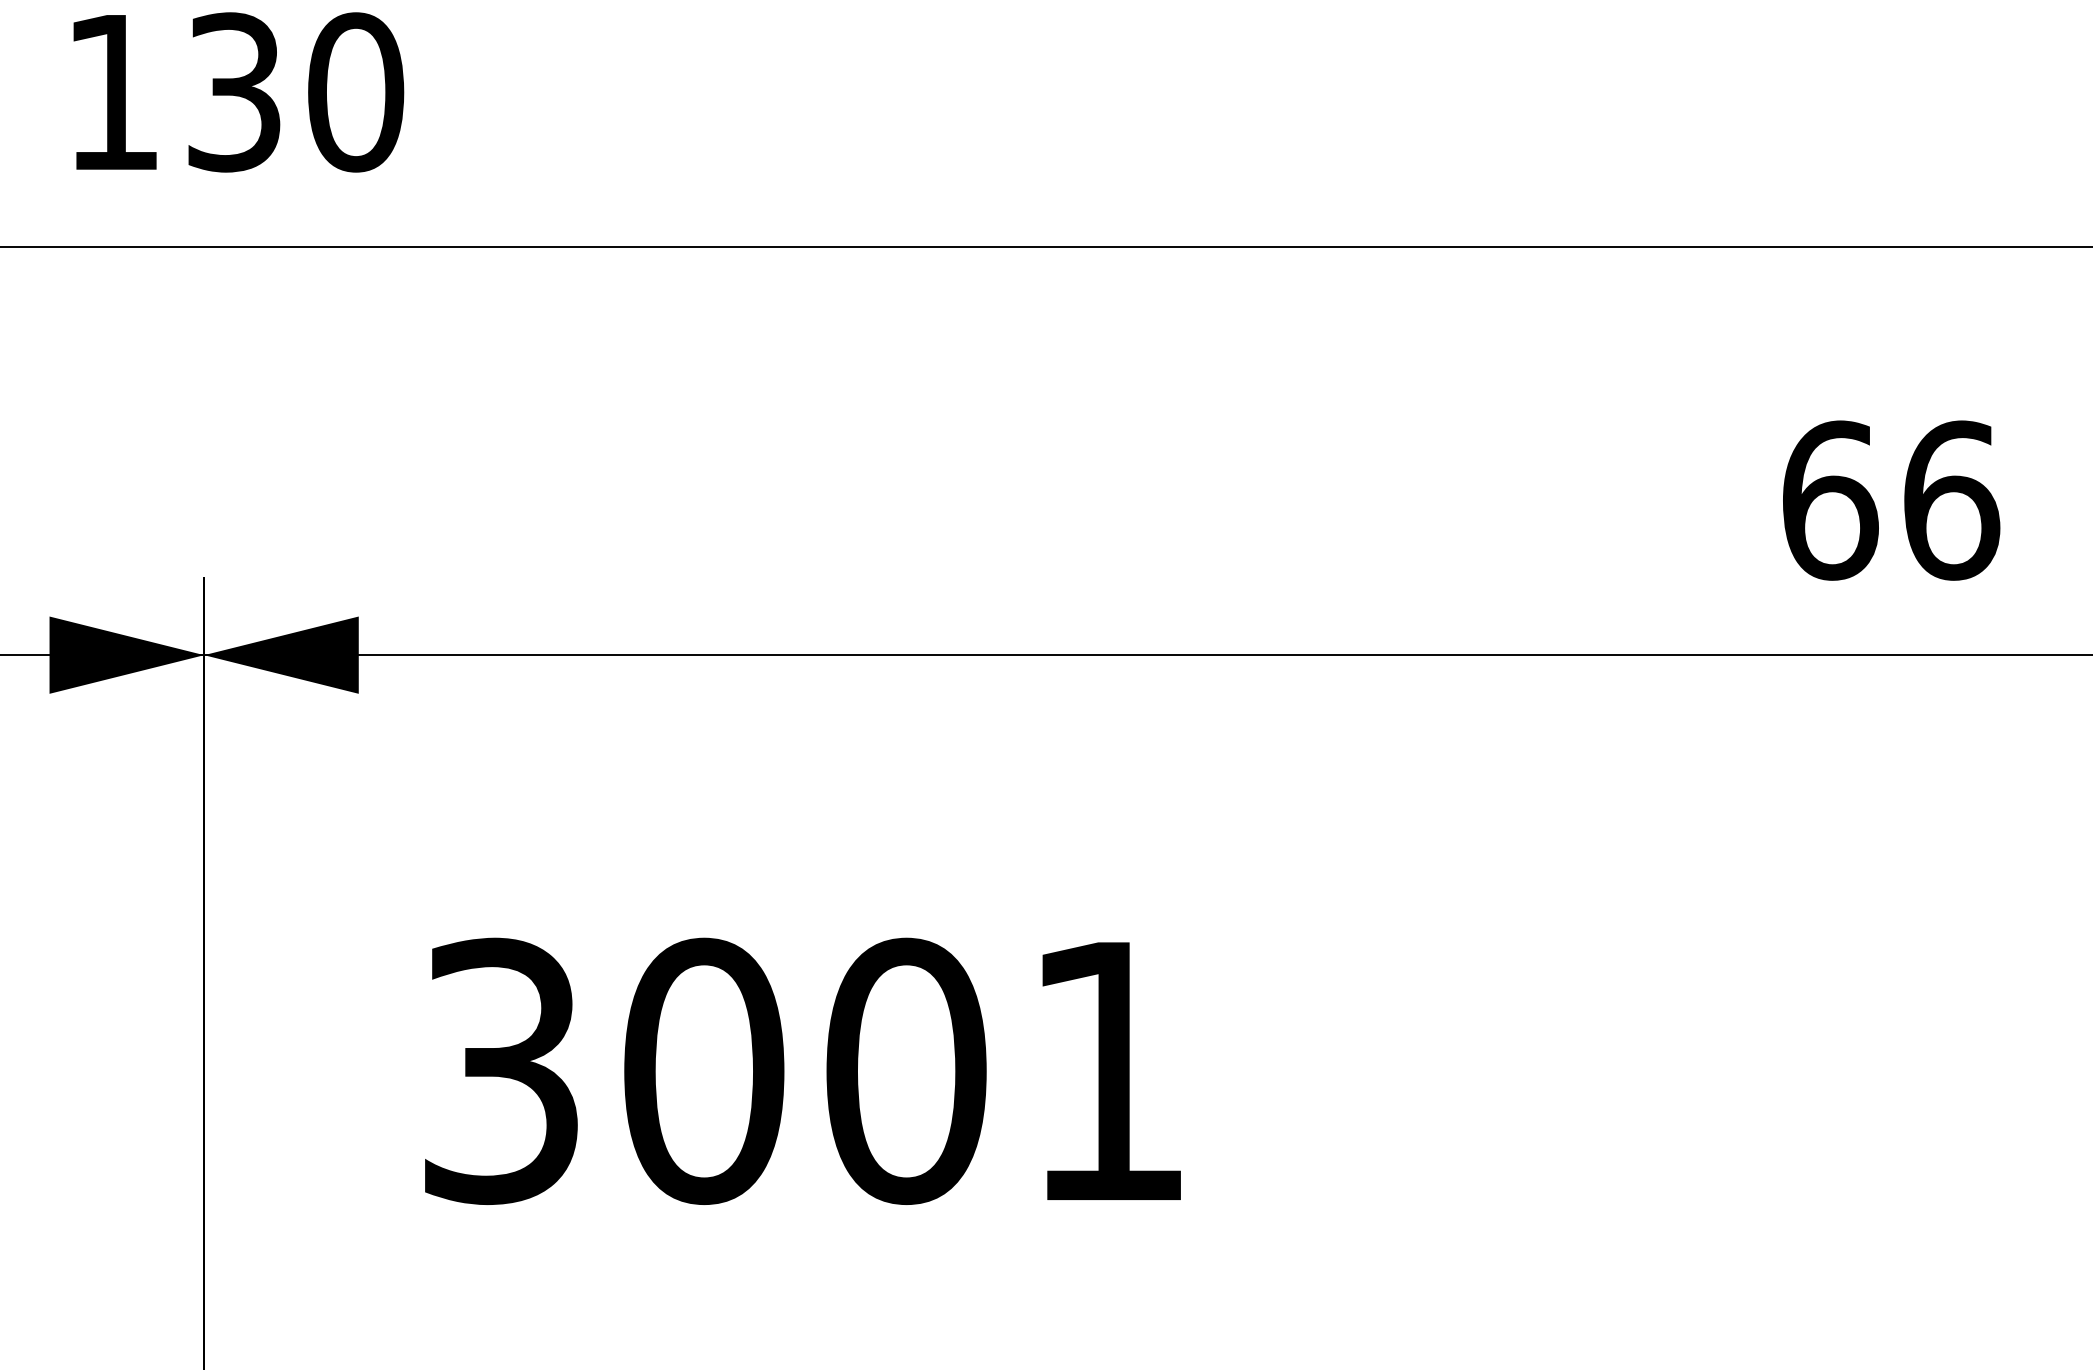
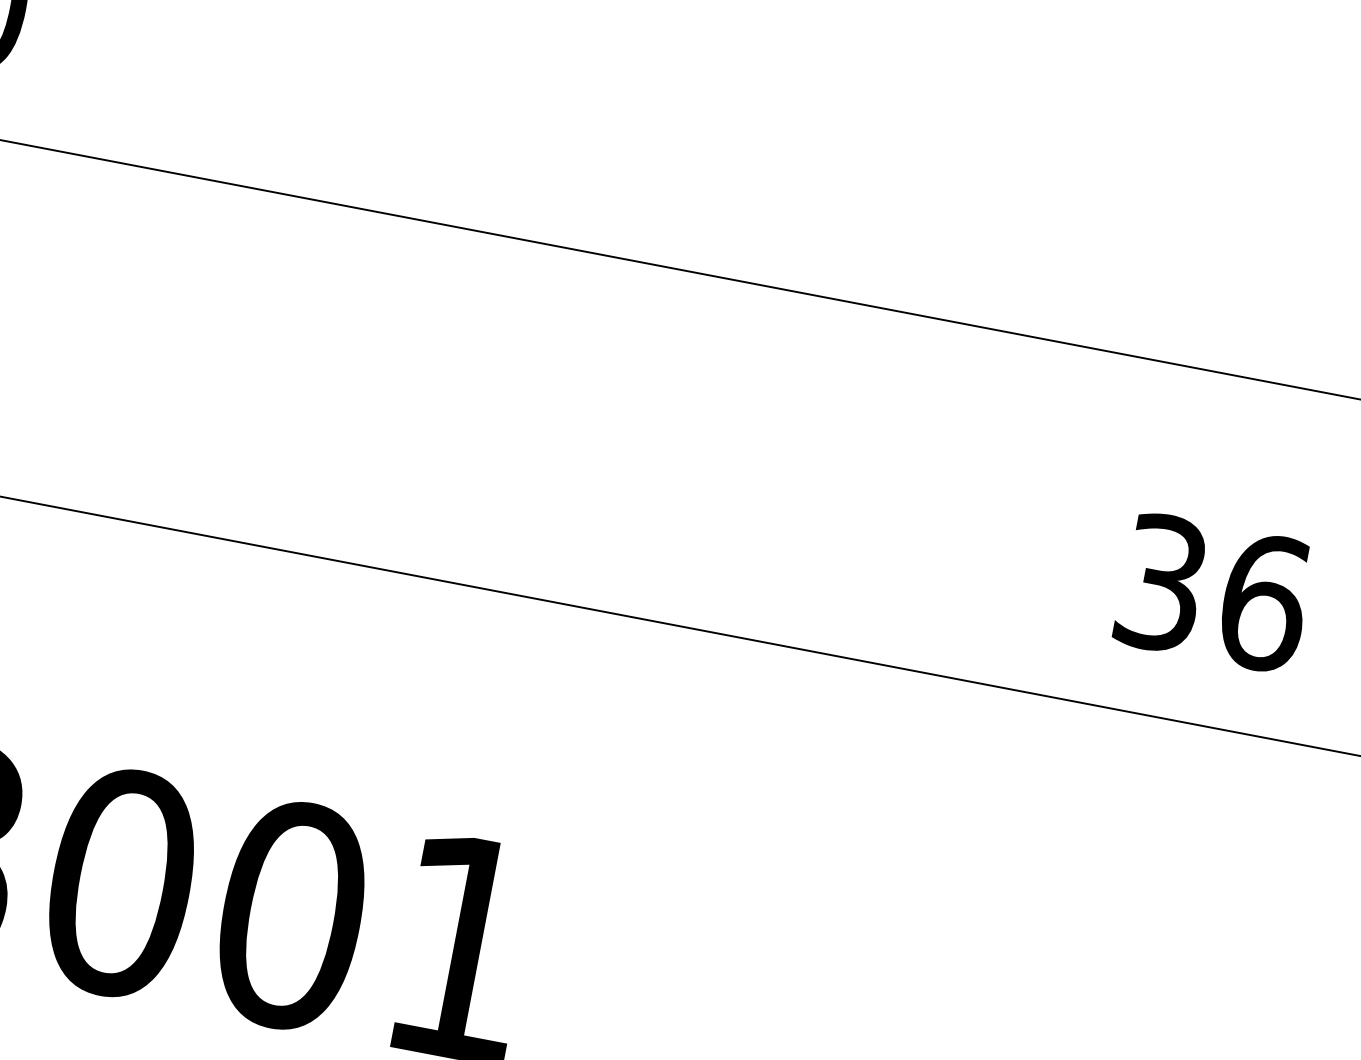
text: (1830, 500) -> (1162, 583), 66 -> 36

